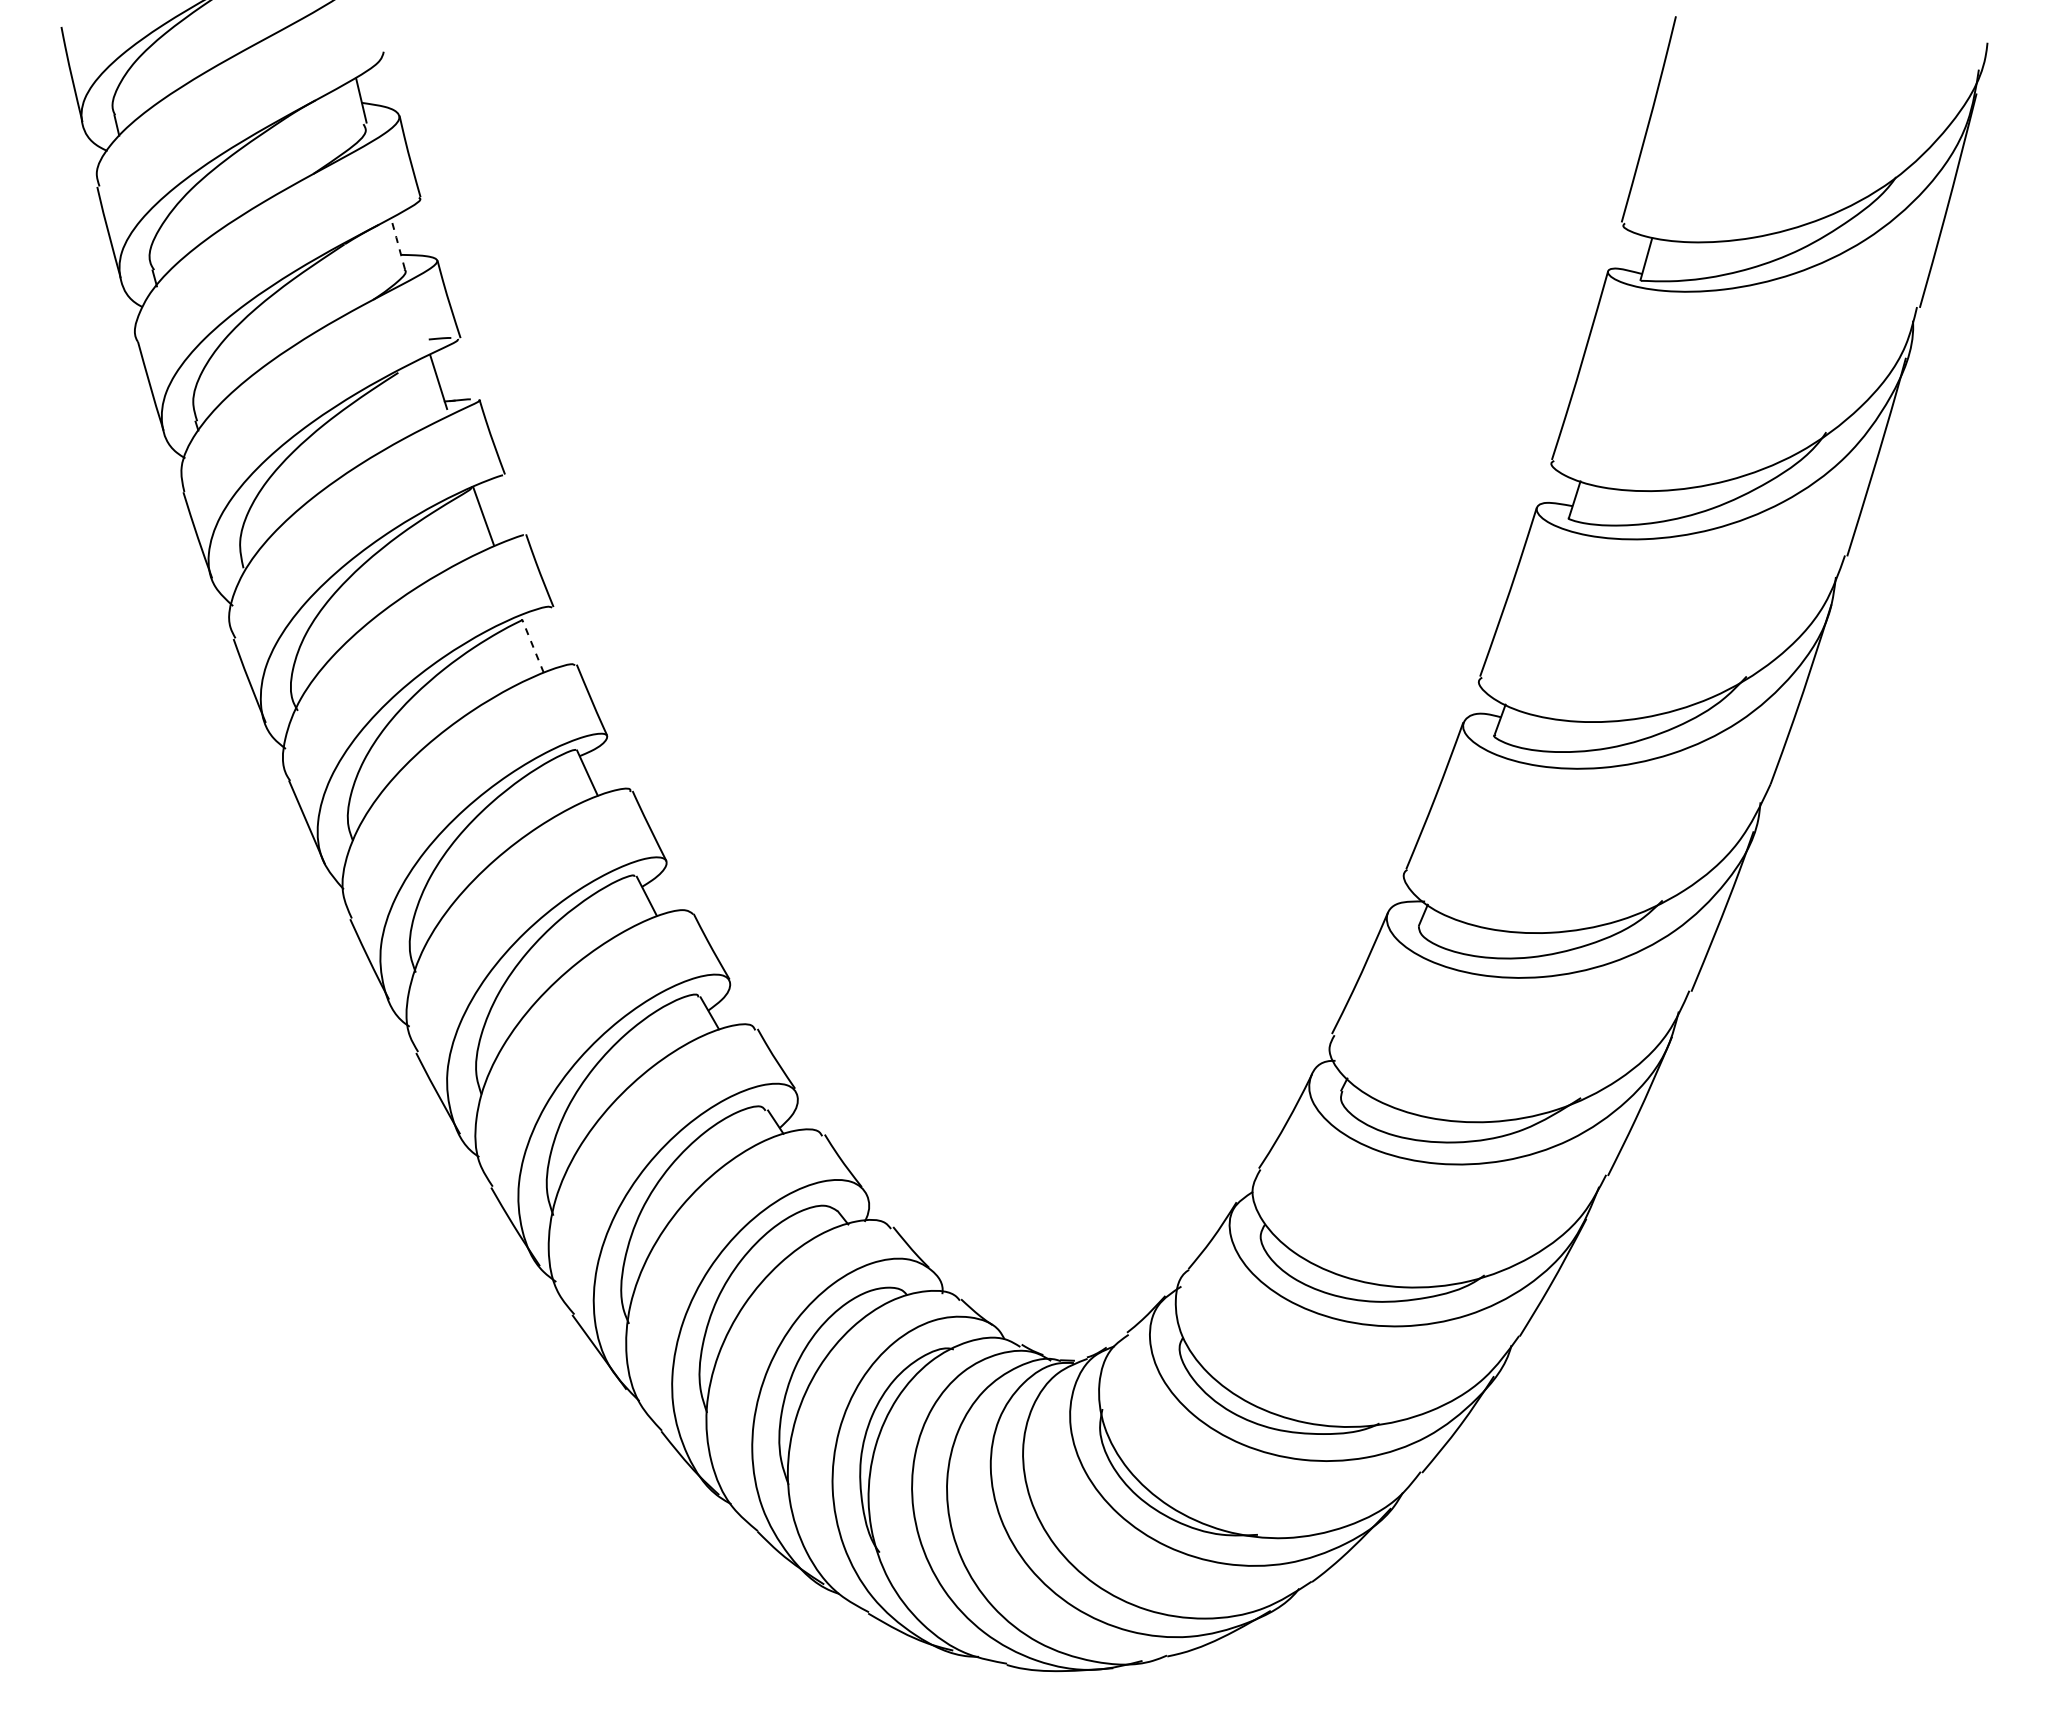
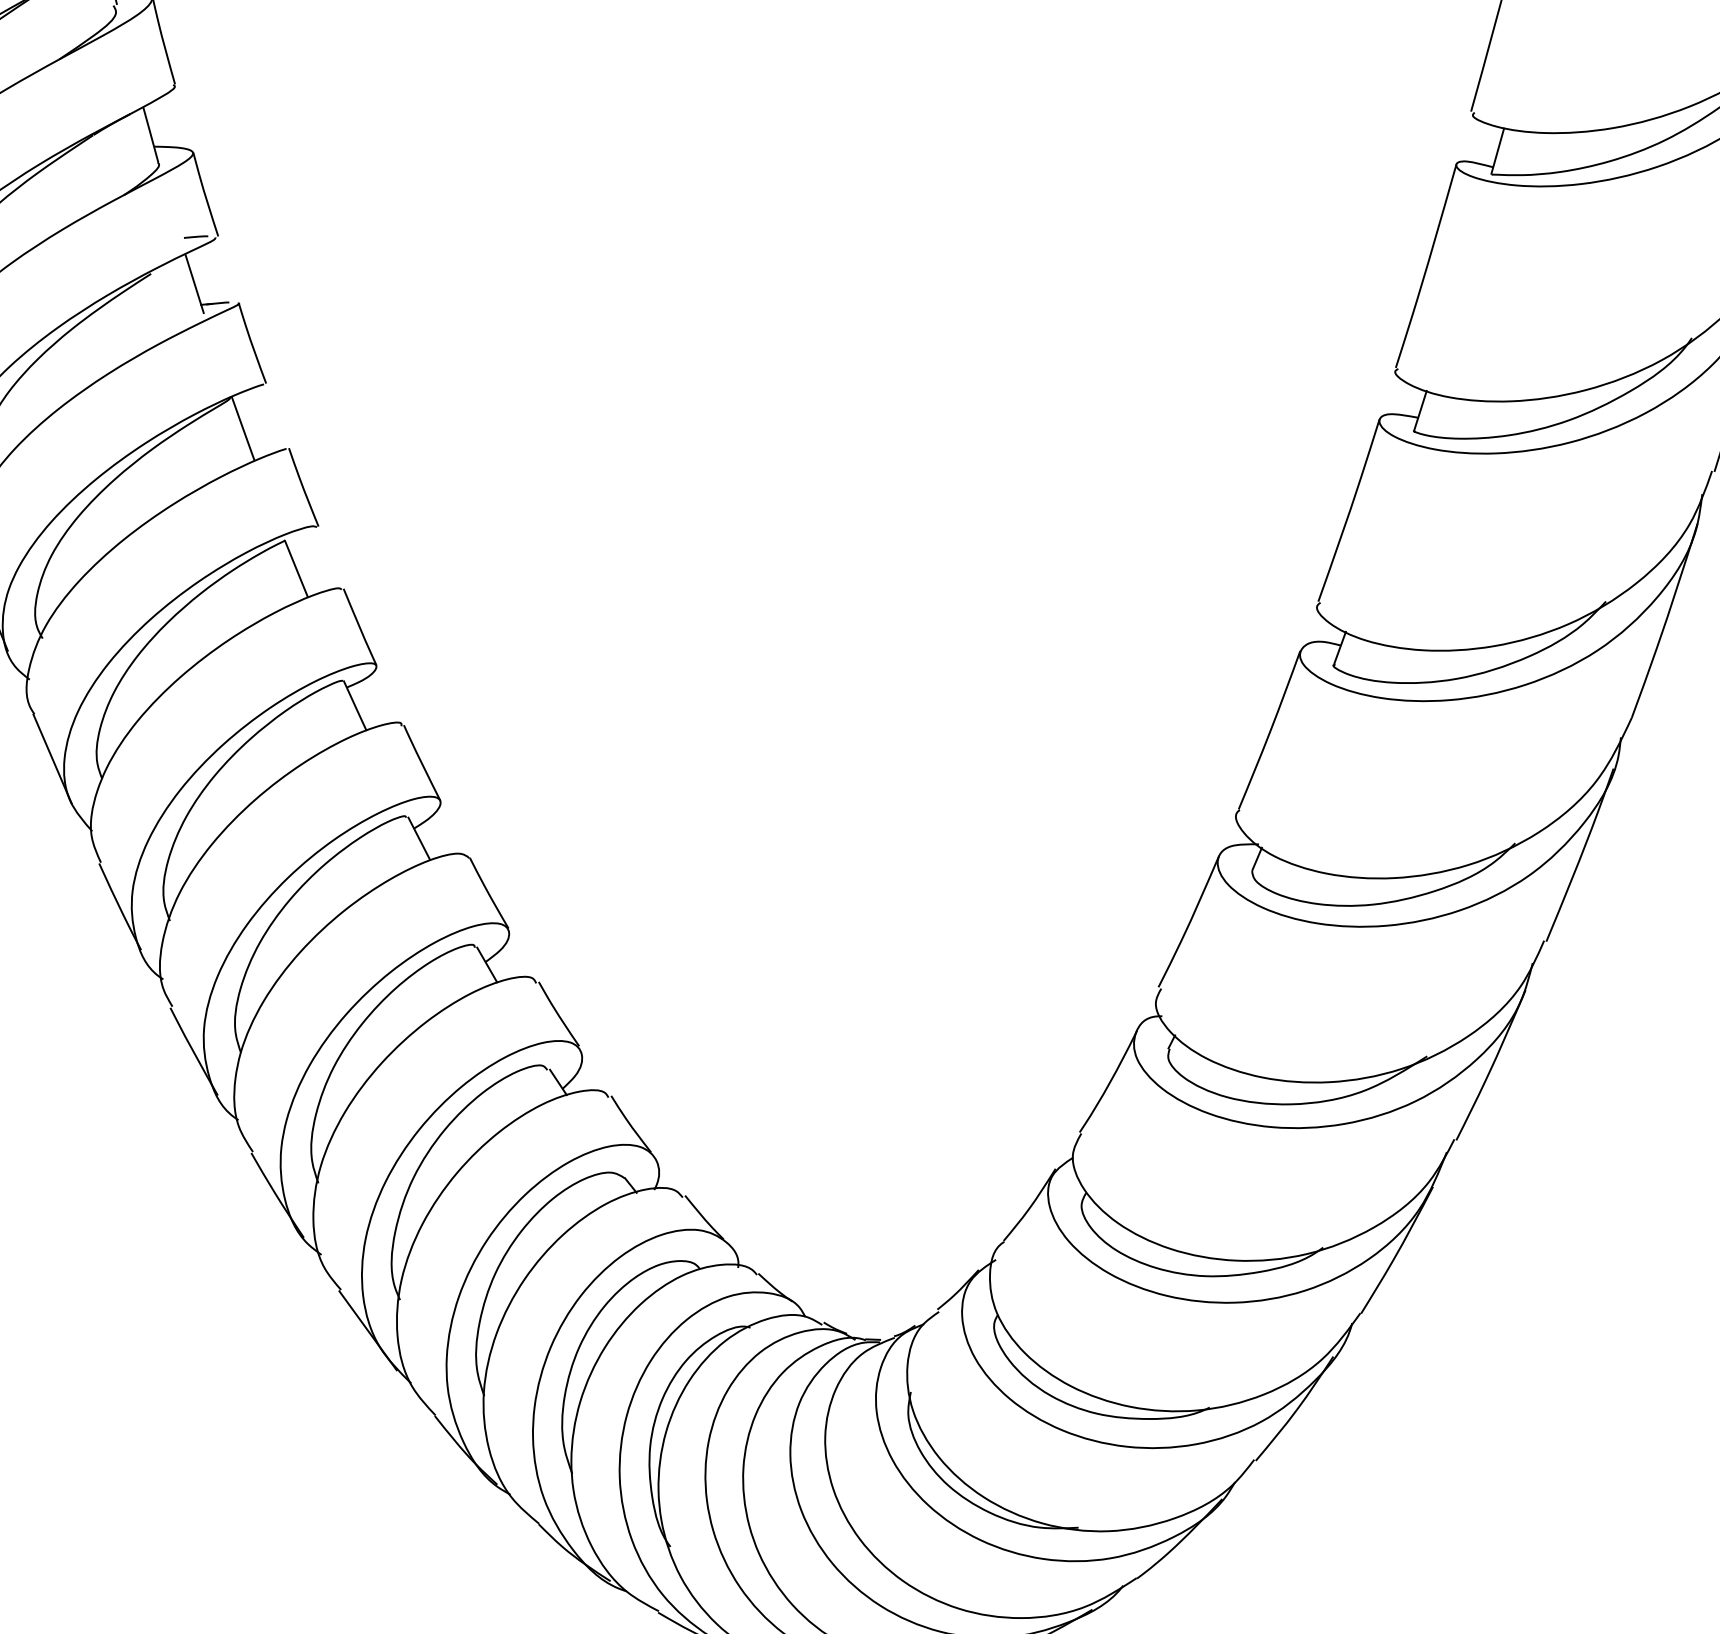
line: (397, 242) -> (150, 133), dashed -> solid
line: (533, 646) -> (296, 569), dashed -> solid

